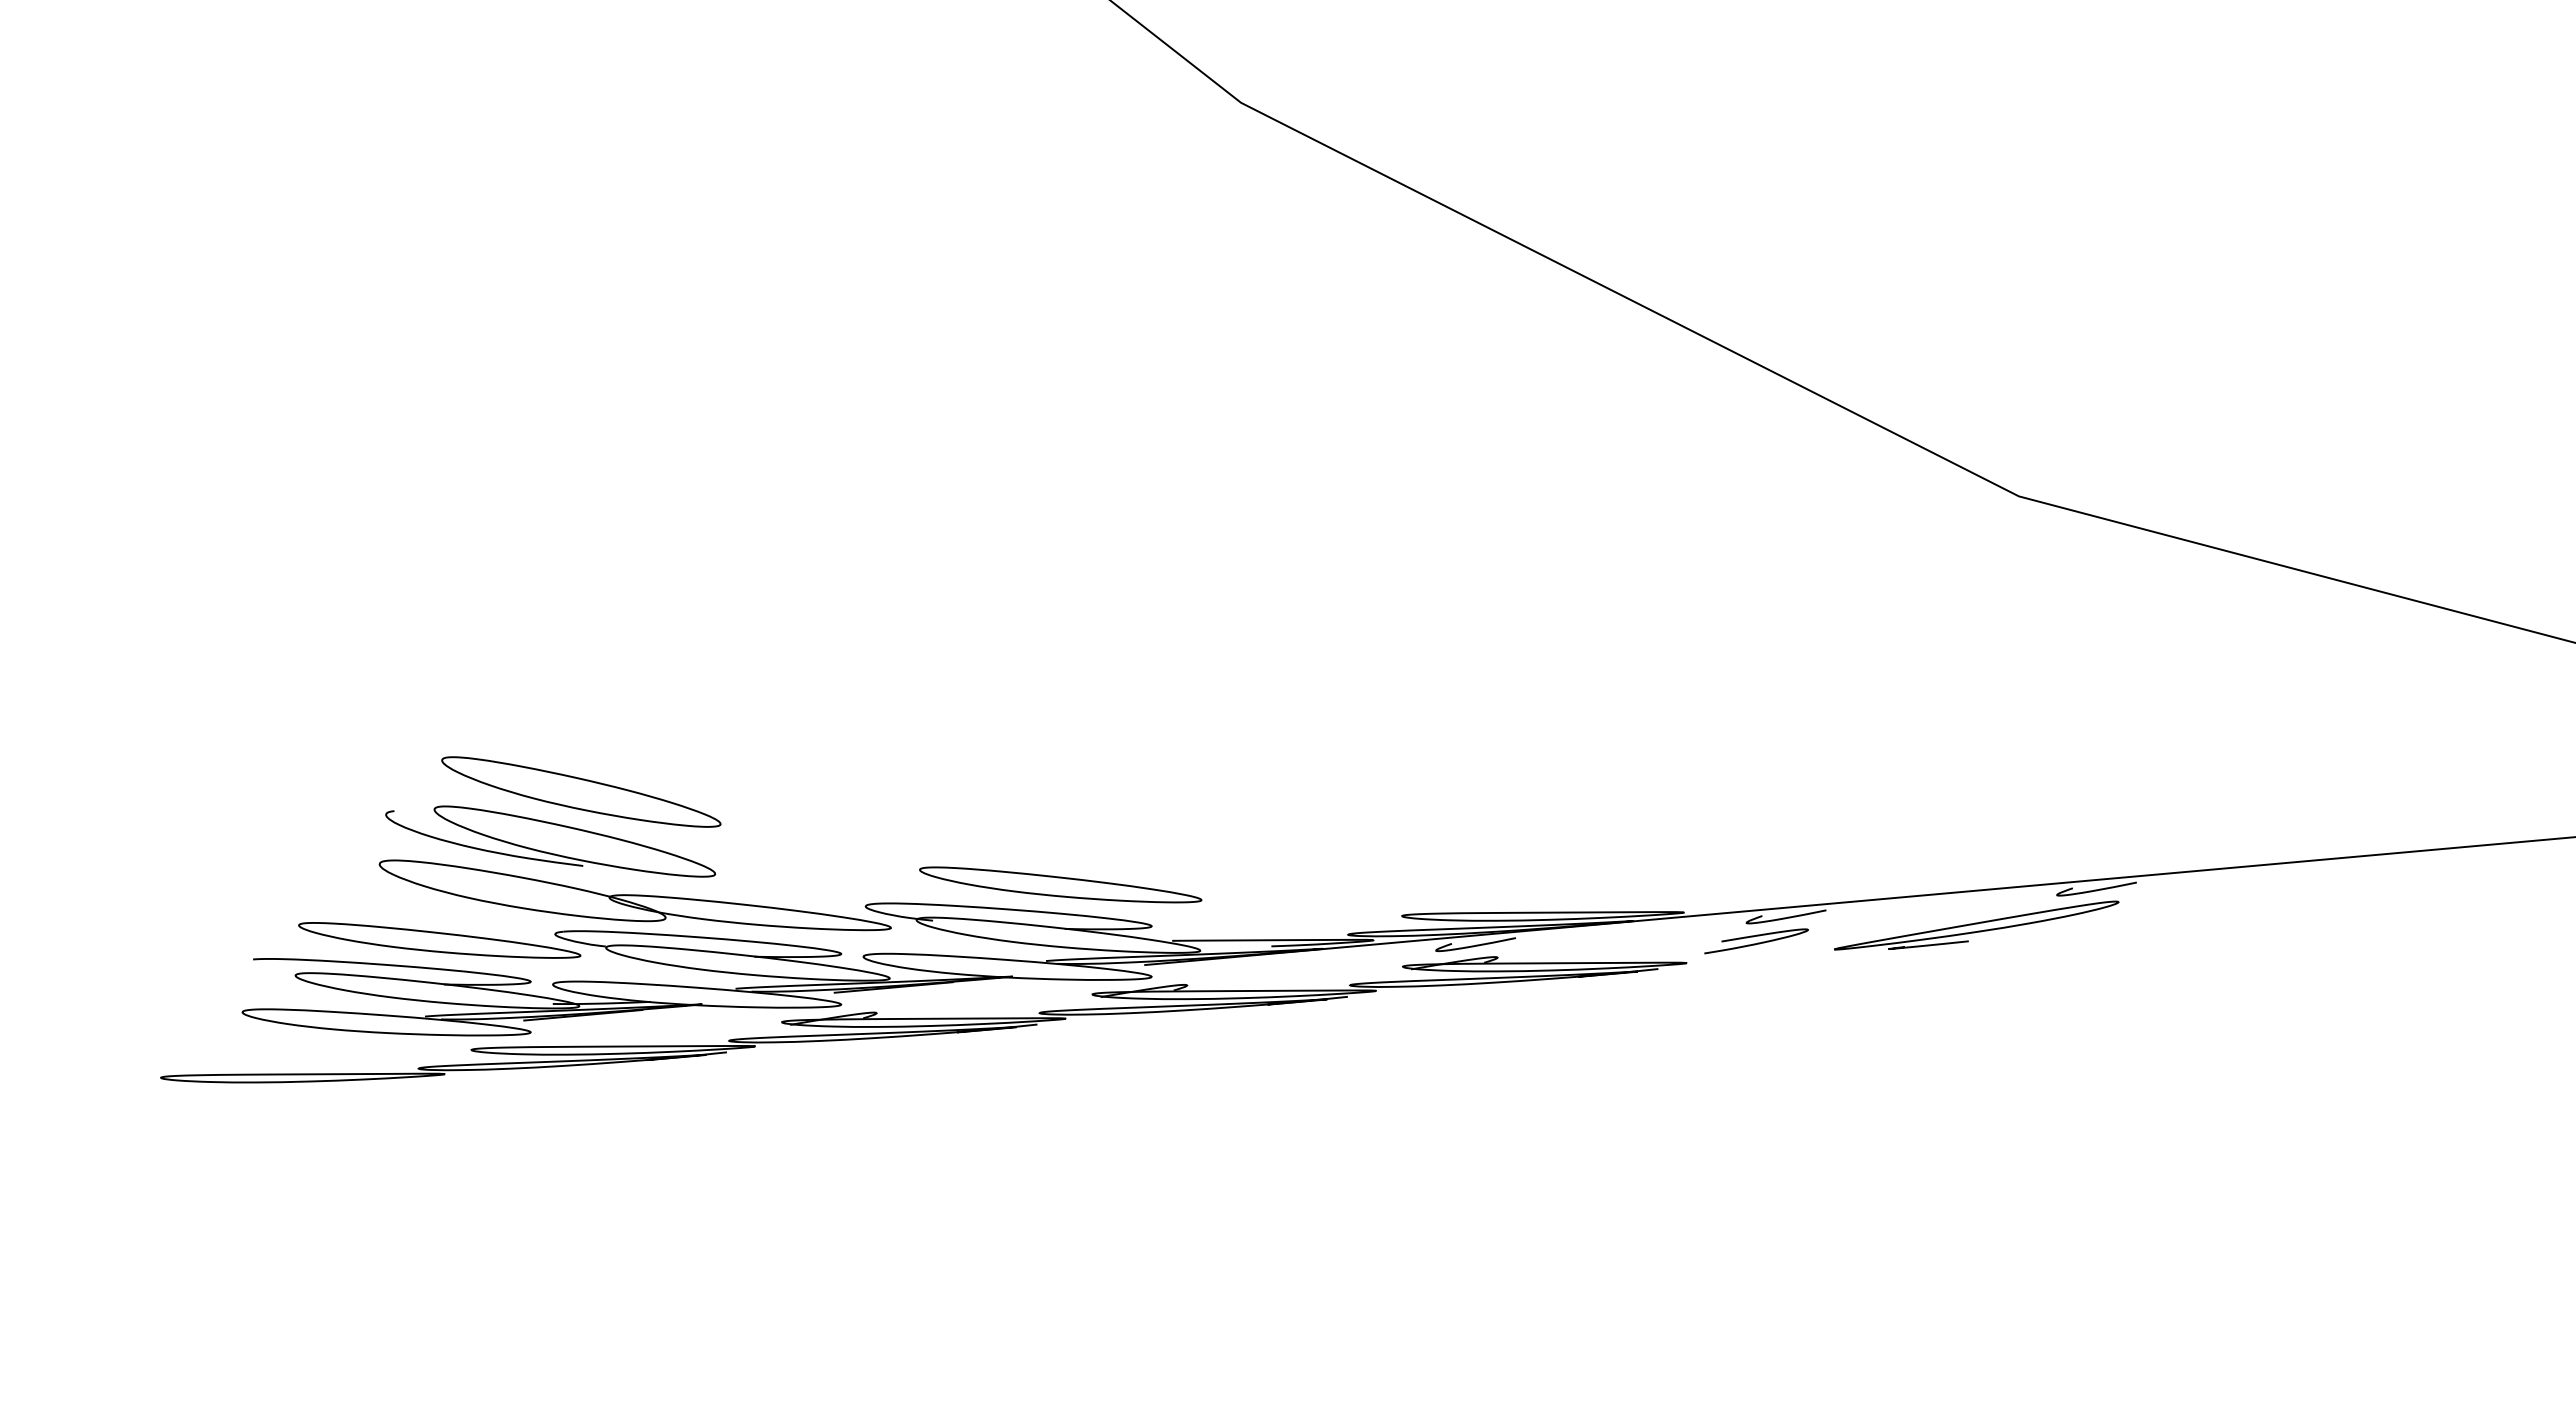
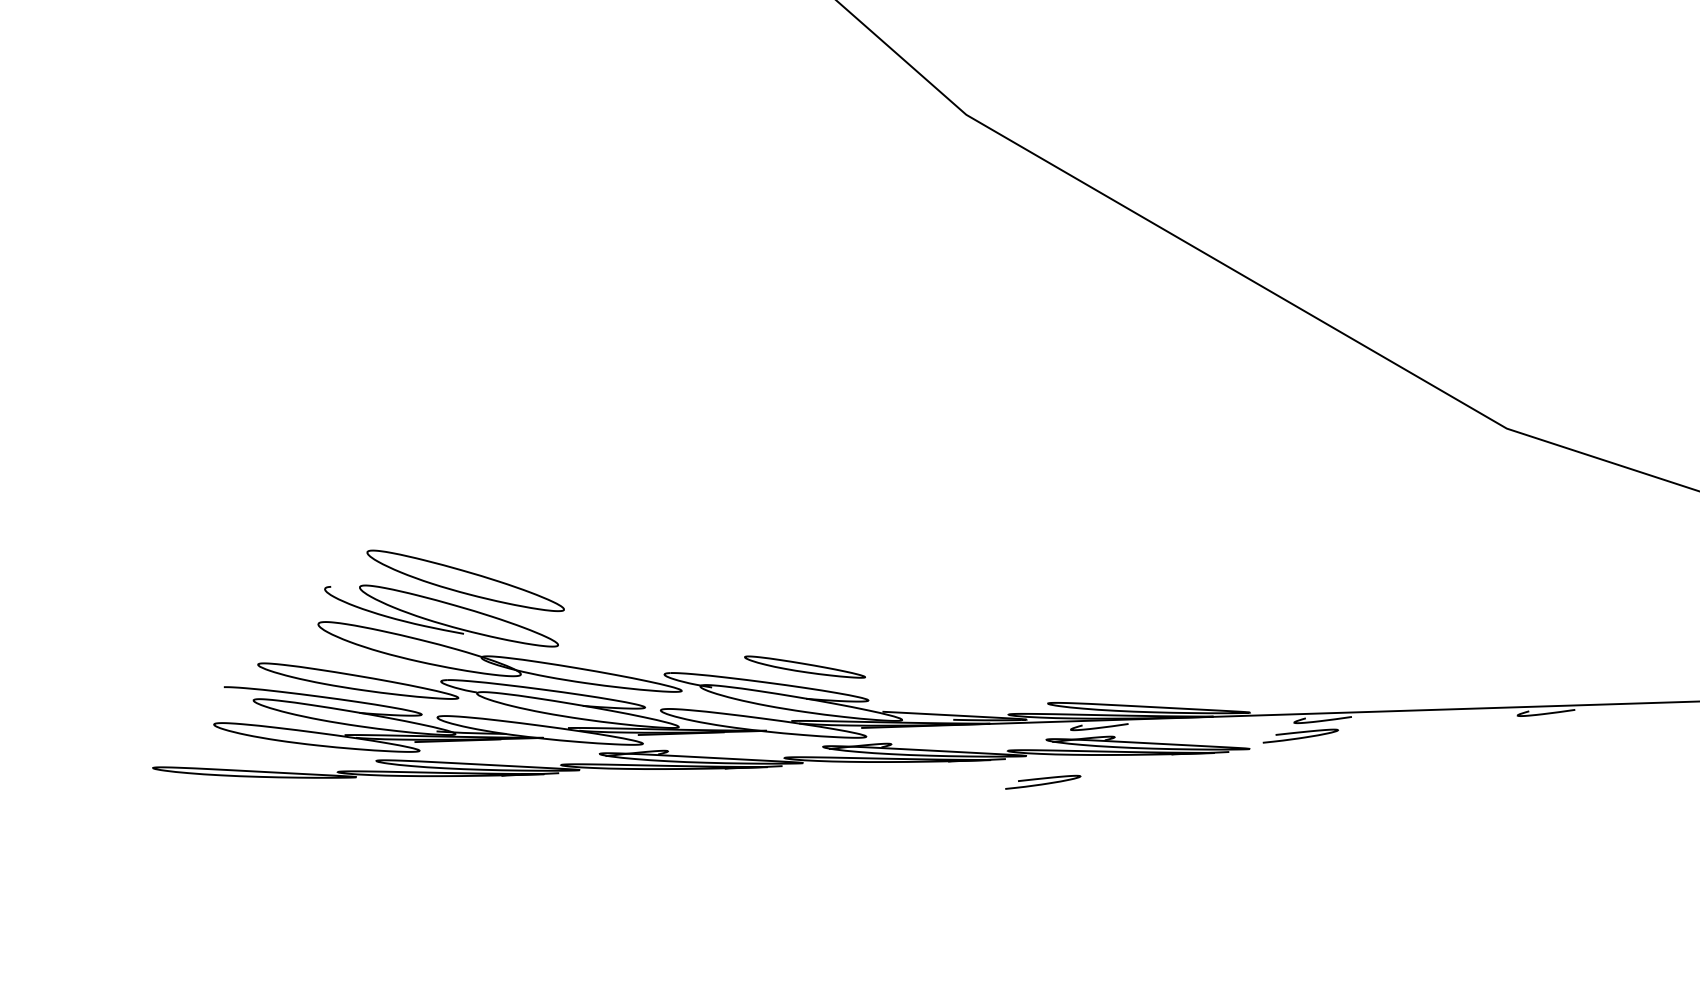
part: (1060, 884) -> (804, 666), size x0.6
part: (1976, 925) -> (1458, 733), removed
curve: (1402, 1027) -> (1043, 783), added

